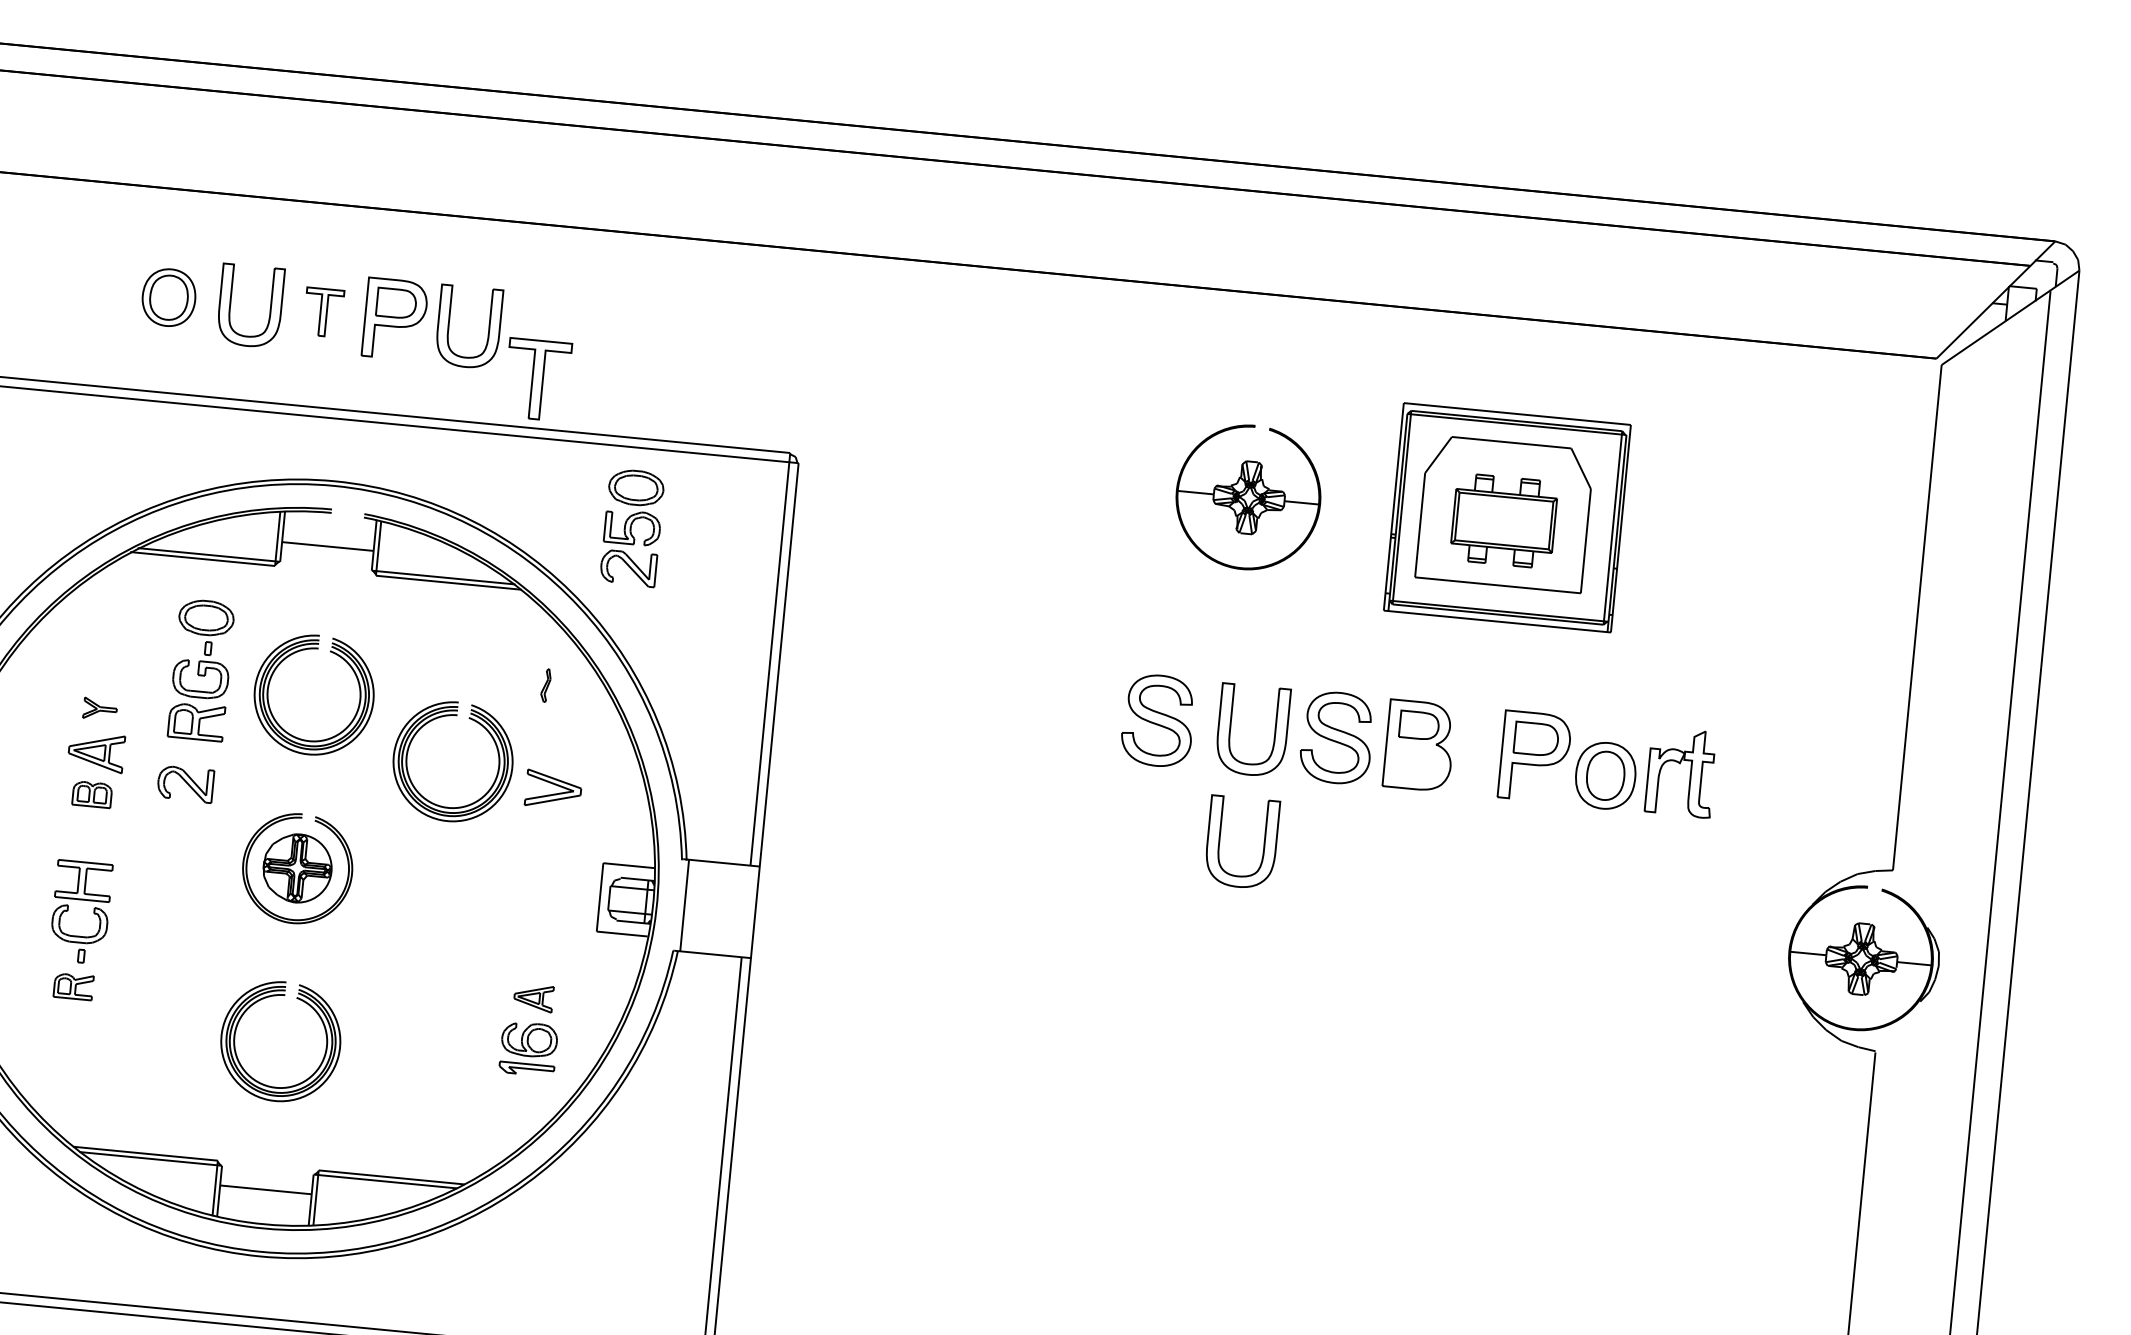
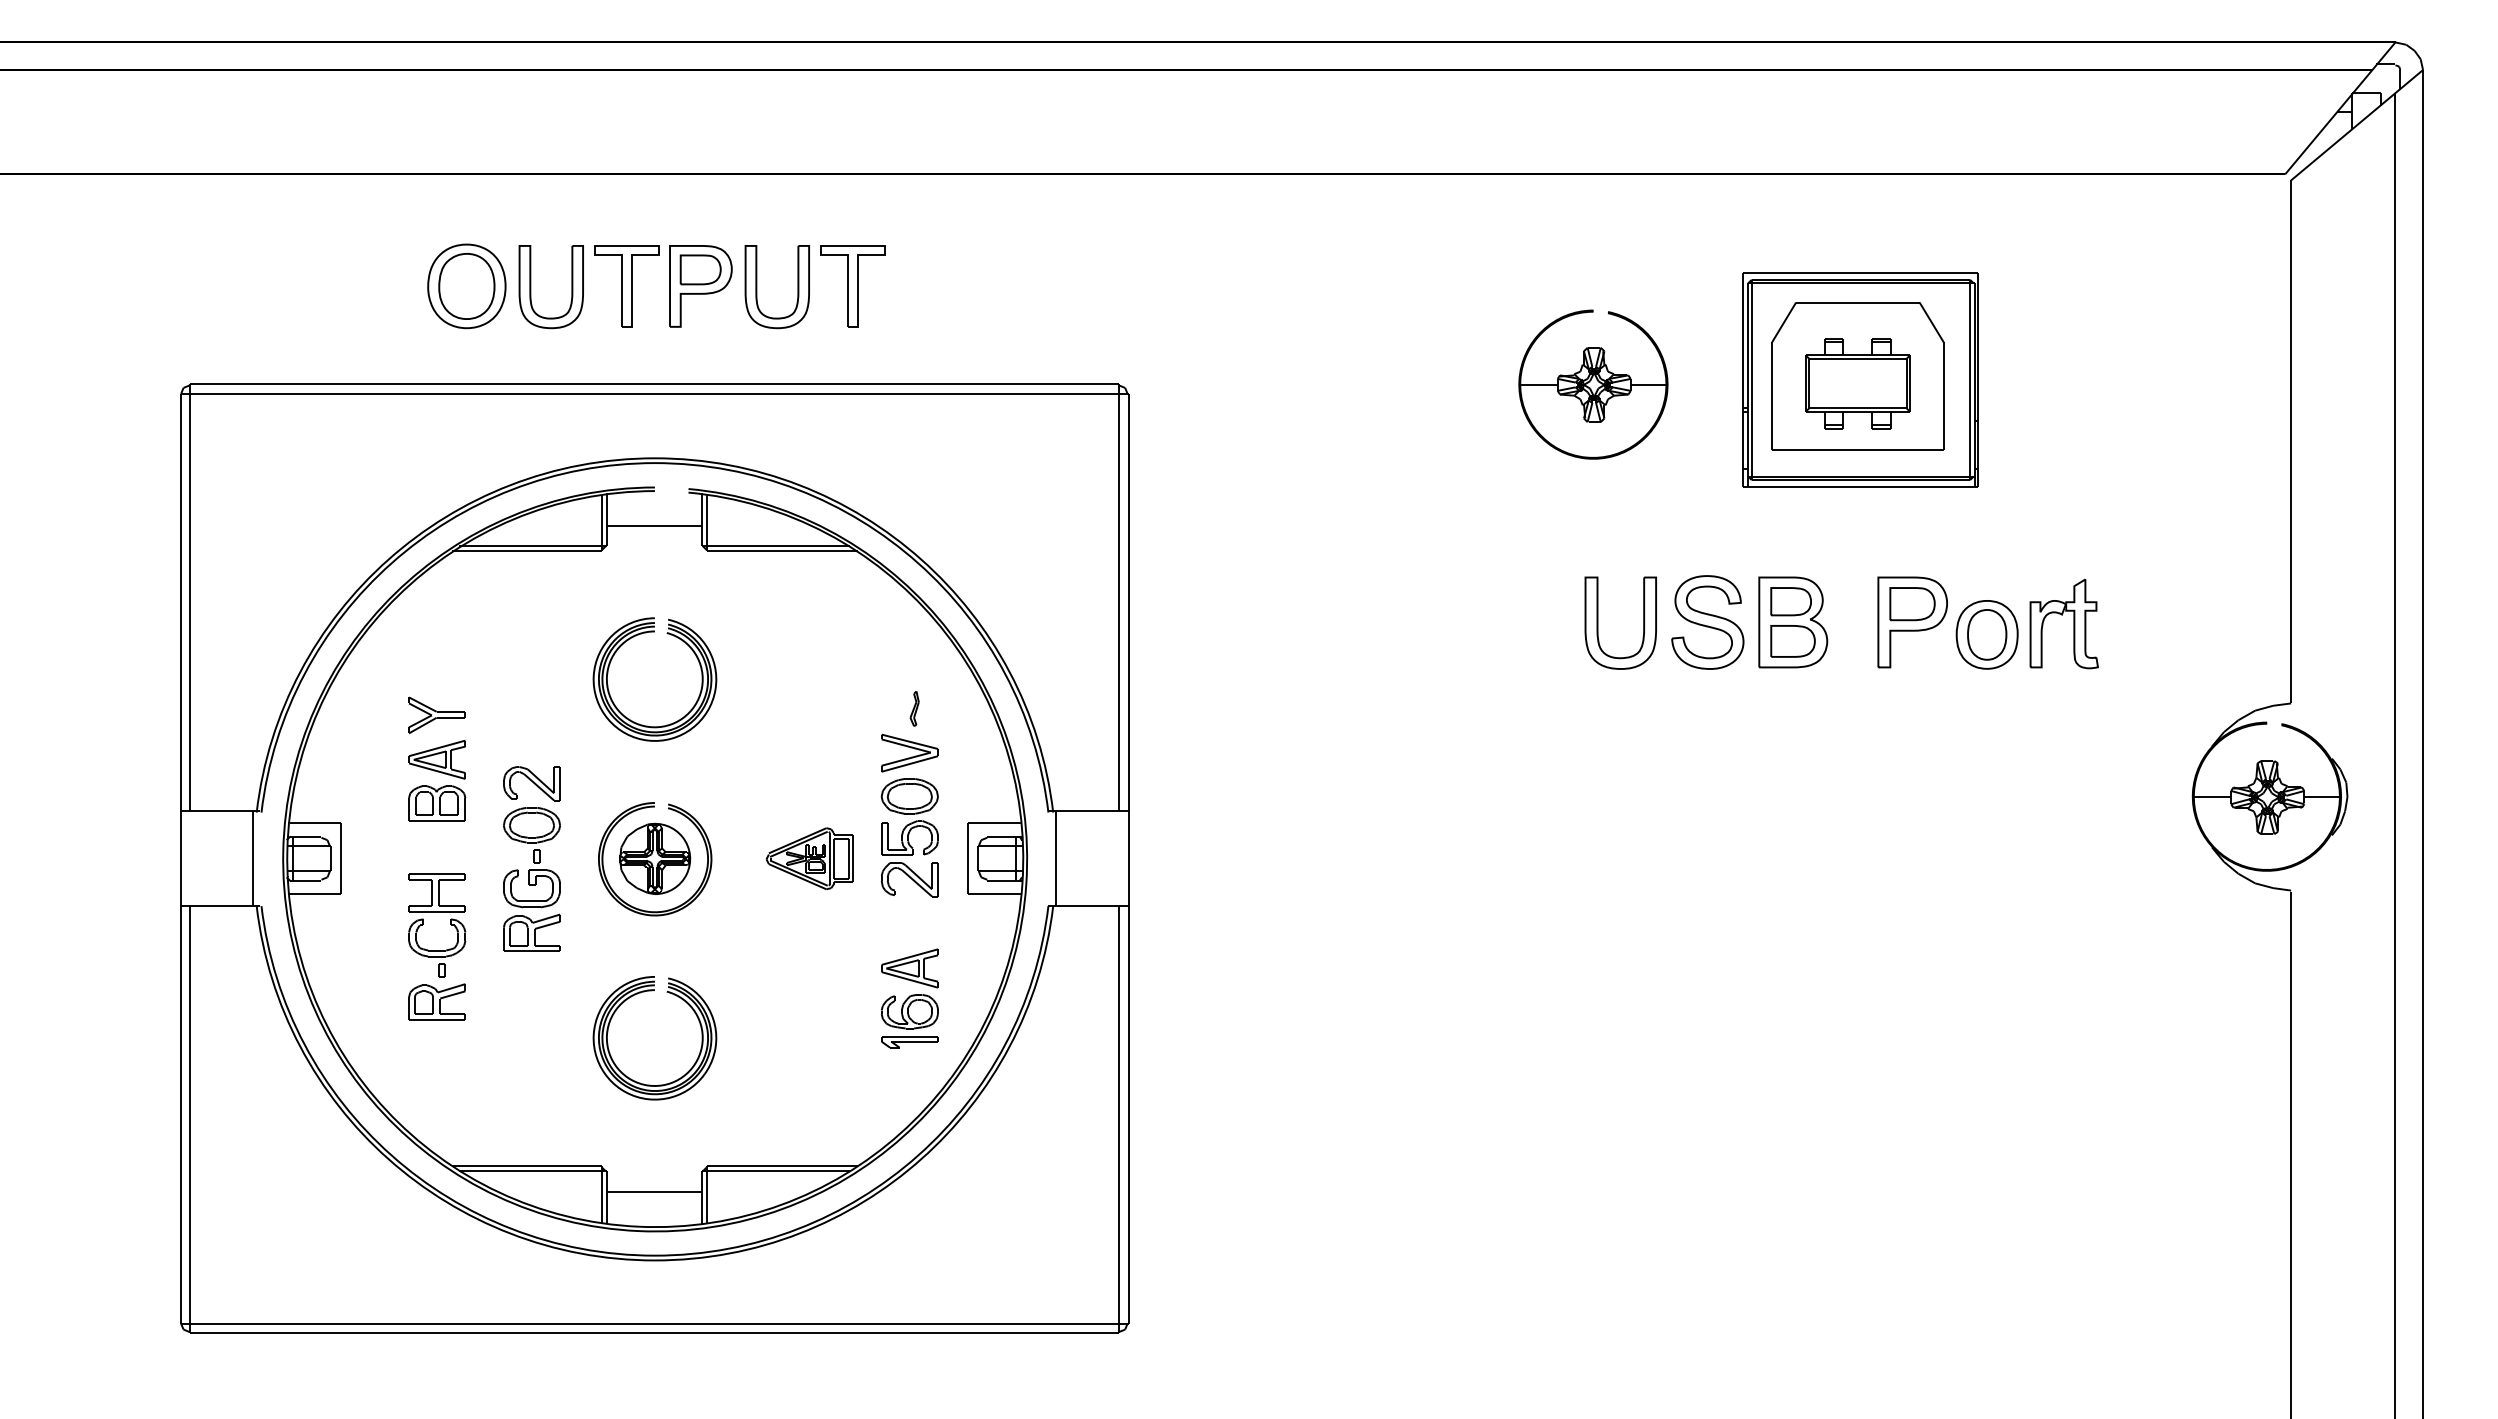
part: (168, 297) -> (466, 286), size x1.43
part: (323, 312) -> (626, 286), size x1.67
part: (537, 380) -> (852, 286), moved
part: (632, 527) -> (909, 837), moved
part: (201, 670) -> (531, 879), moved
part: (545, 685) -> (914, 708), moved
part: (99, 708) -> (436, 714), size x1.67
part: (1157, 720) -> (1522, 622), removed
part: (1416, 764) -> (1792, 641), added
part: (92, 794) -> (437, 803), size x1.43
part: (423, 796) -> (777, 772), removed
part: (1220, 839) -> (1598, 738), removed
part: (446, 882) -> (809, 858), added
part: (73, 985) -> (436, 1001), size x1.43
part: (533, 997) -> (909, 968), size x1.43

